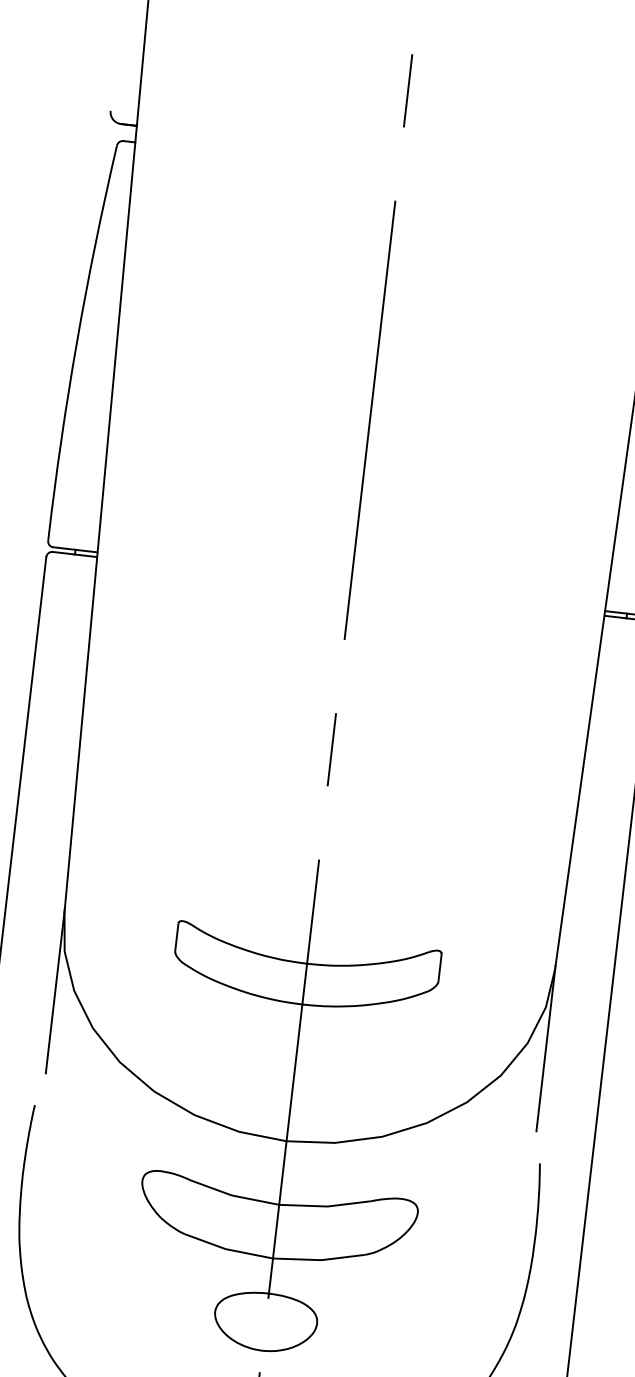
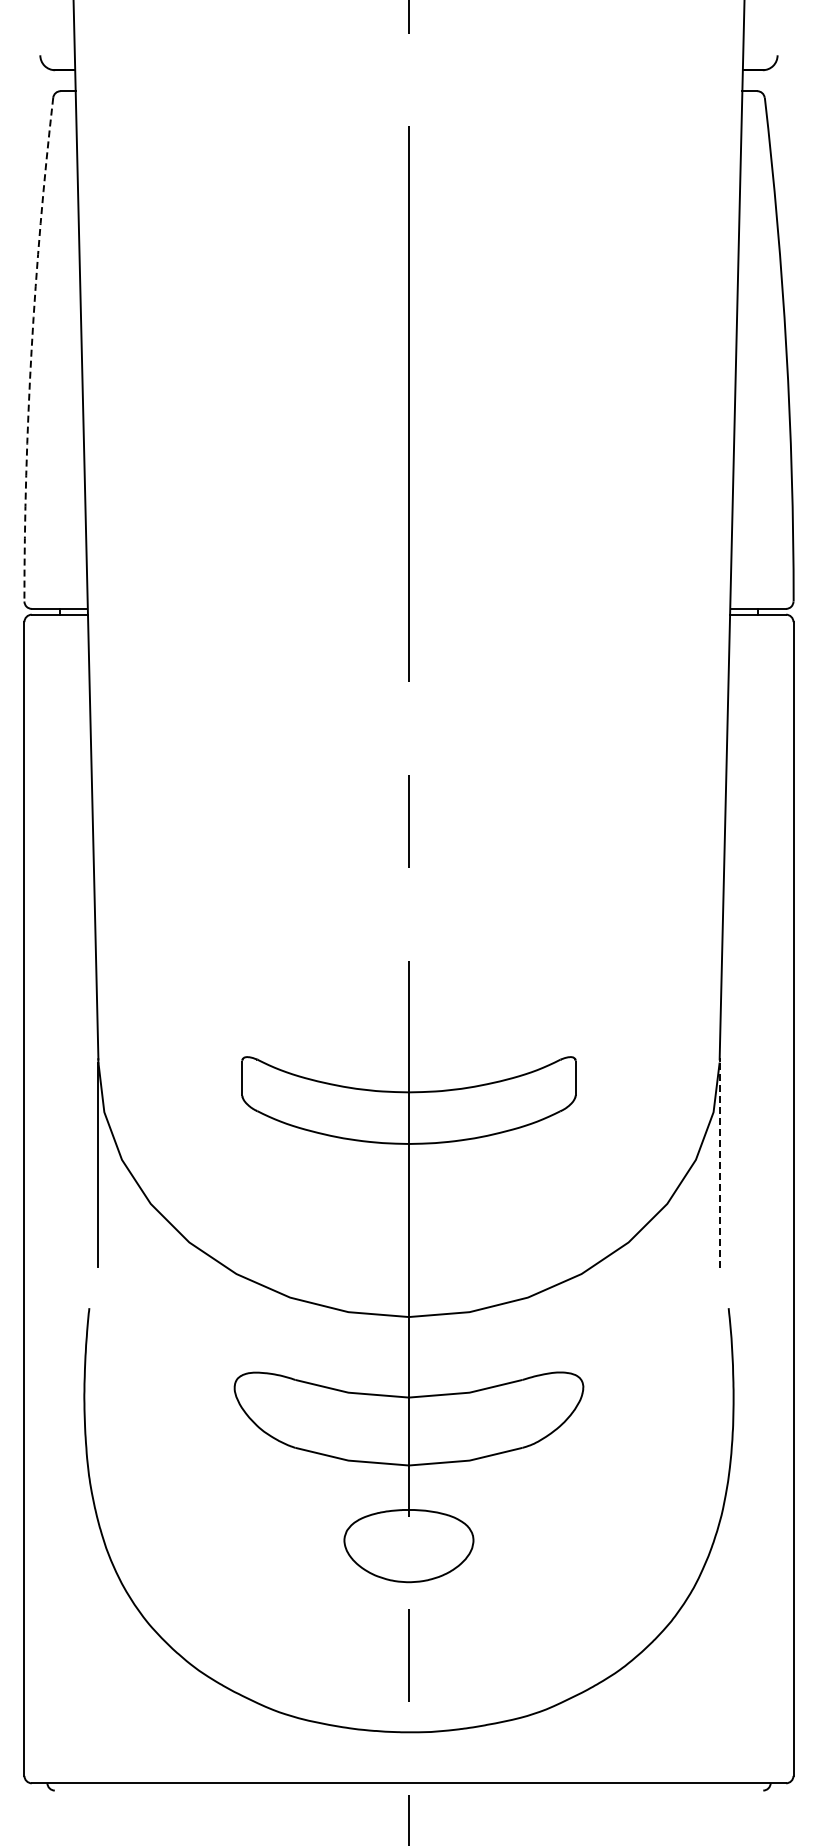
arc: (76, 342) -> (31, 349), solid -> dashed
line: (545, 1049) -> (719, 1165), solid -> dashed

